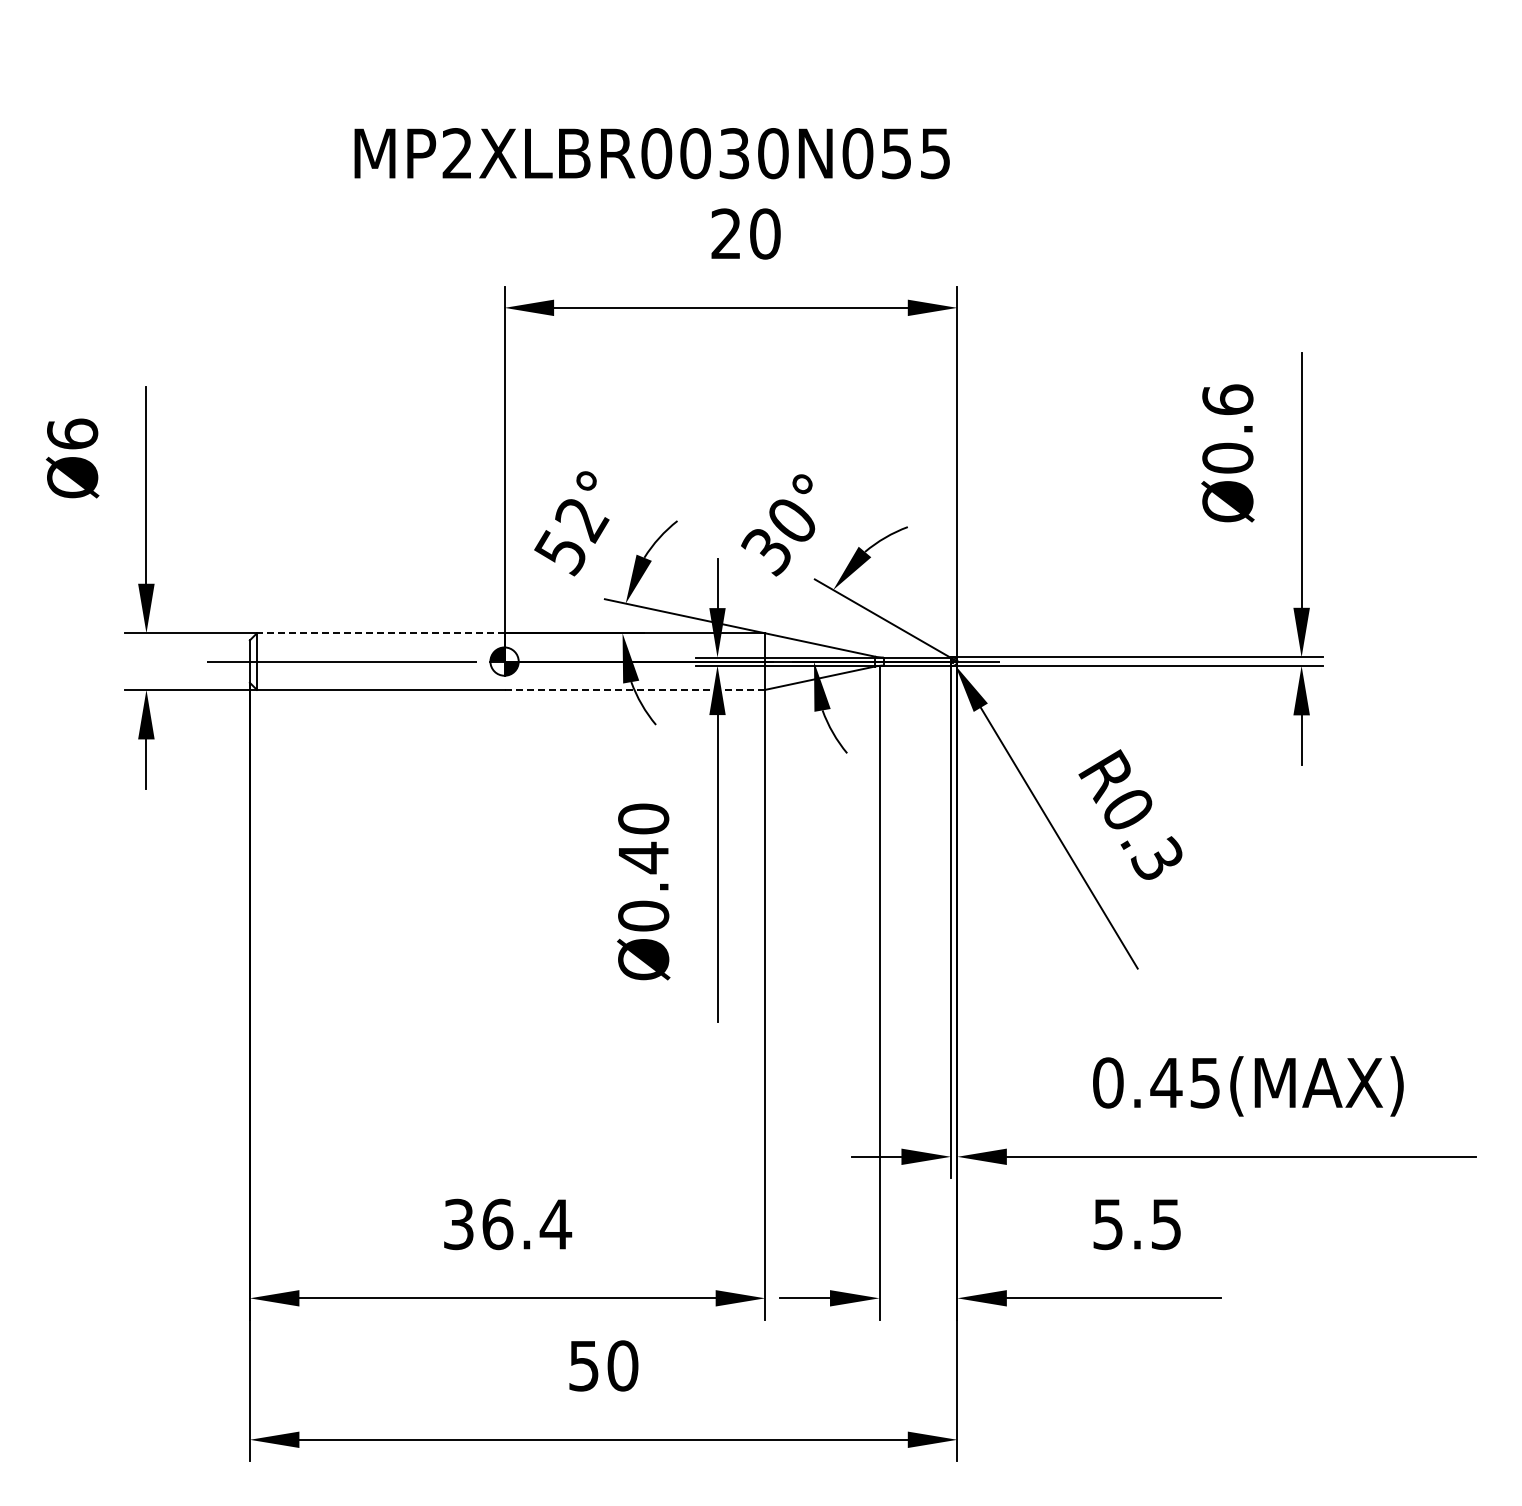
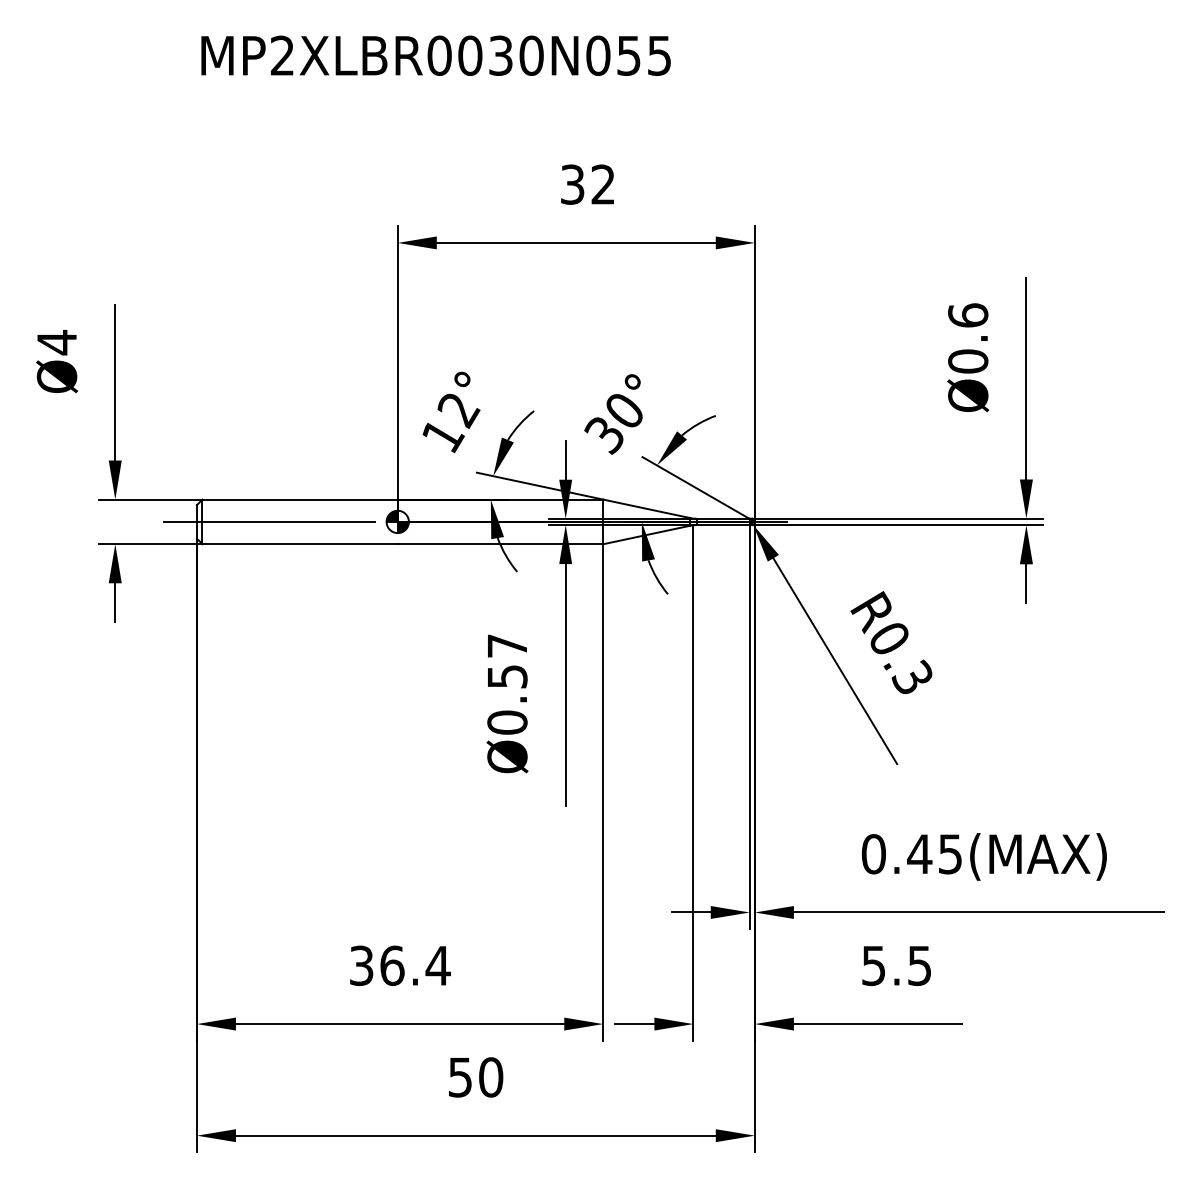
text: (651, 153) -> (435, 55), moved
text: (745, 233) -> (587, 184), 20 -> 32
text: (72, 434) -> (56, 342), Ø6 -> Ø4
text: (561, 553) -> (442, 436), 52° -> 12°
line: (380, 633) -> (299, 499), dashed -> solid
line: (635, 689) -> (501, 543), dashed -> solid
text: (643, 838) -> (507, 661), Ø0.40 -> Ø0.57

